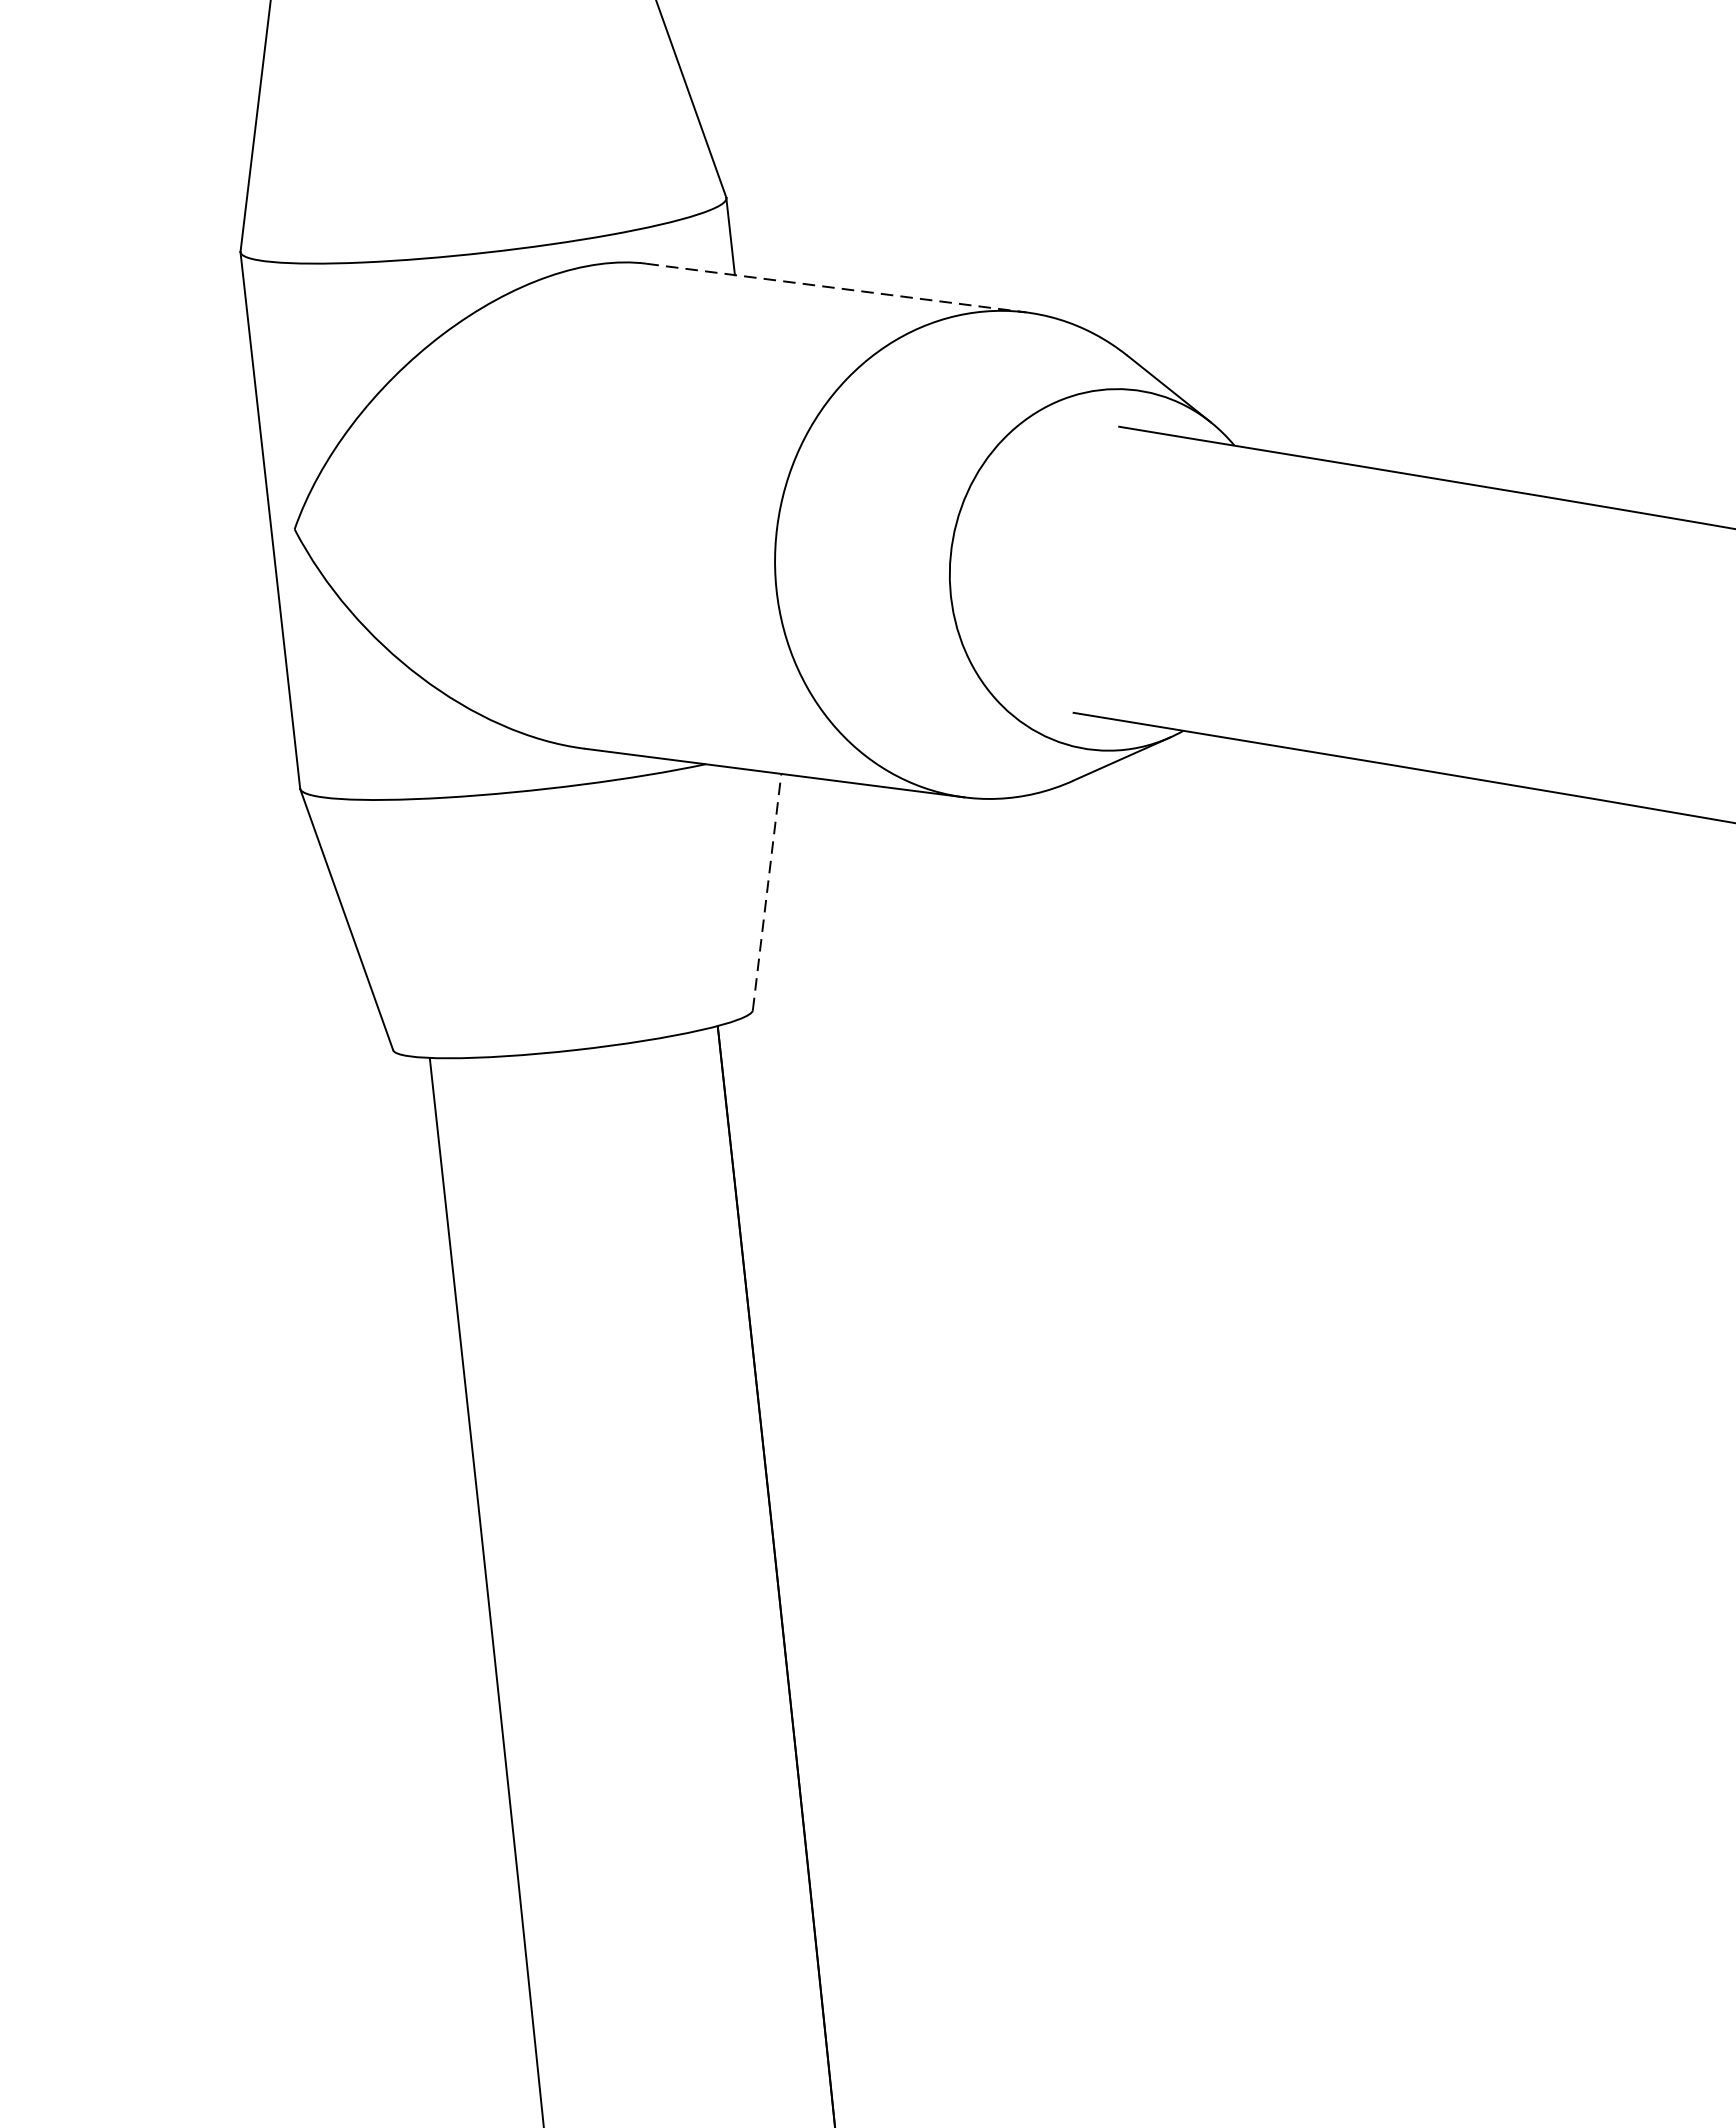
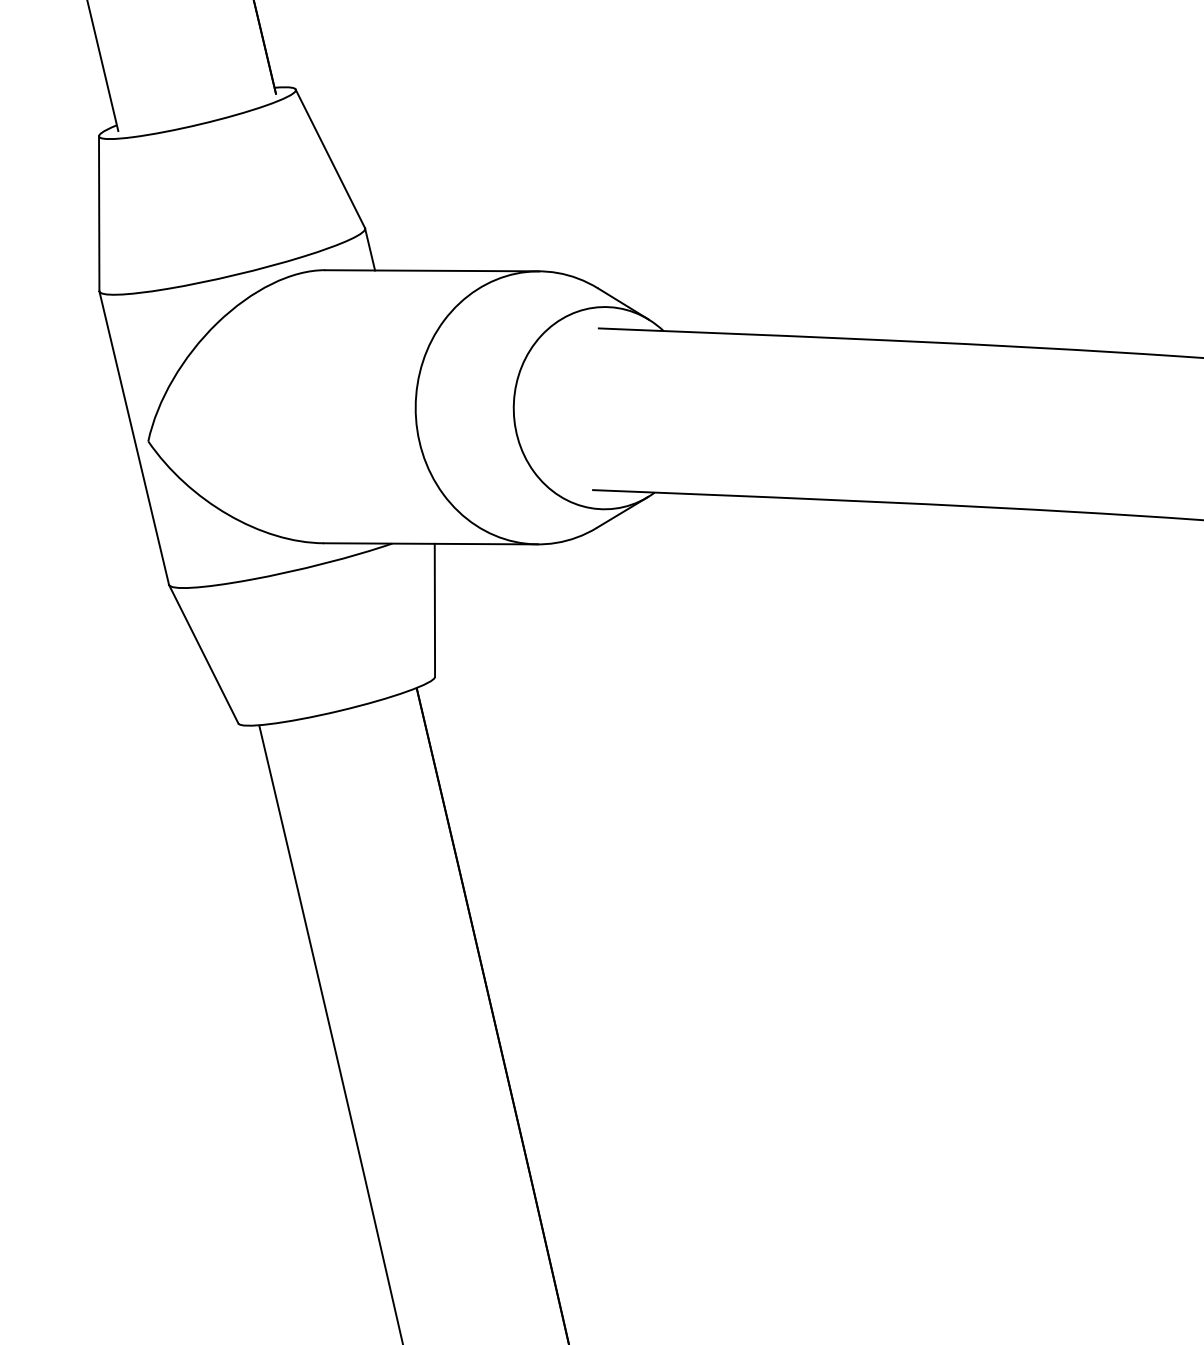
line: (836, 287) -> (432, 270), dashed -> solid
line: (766, 890) -> (434, 609), dashed -> solid

